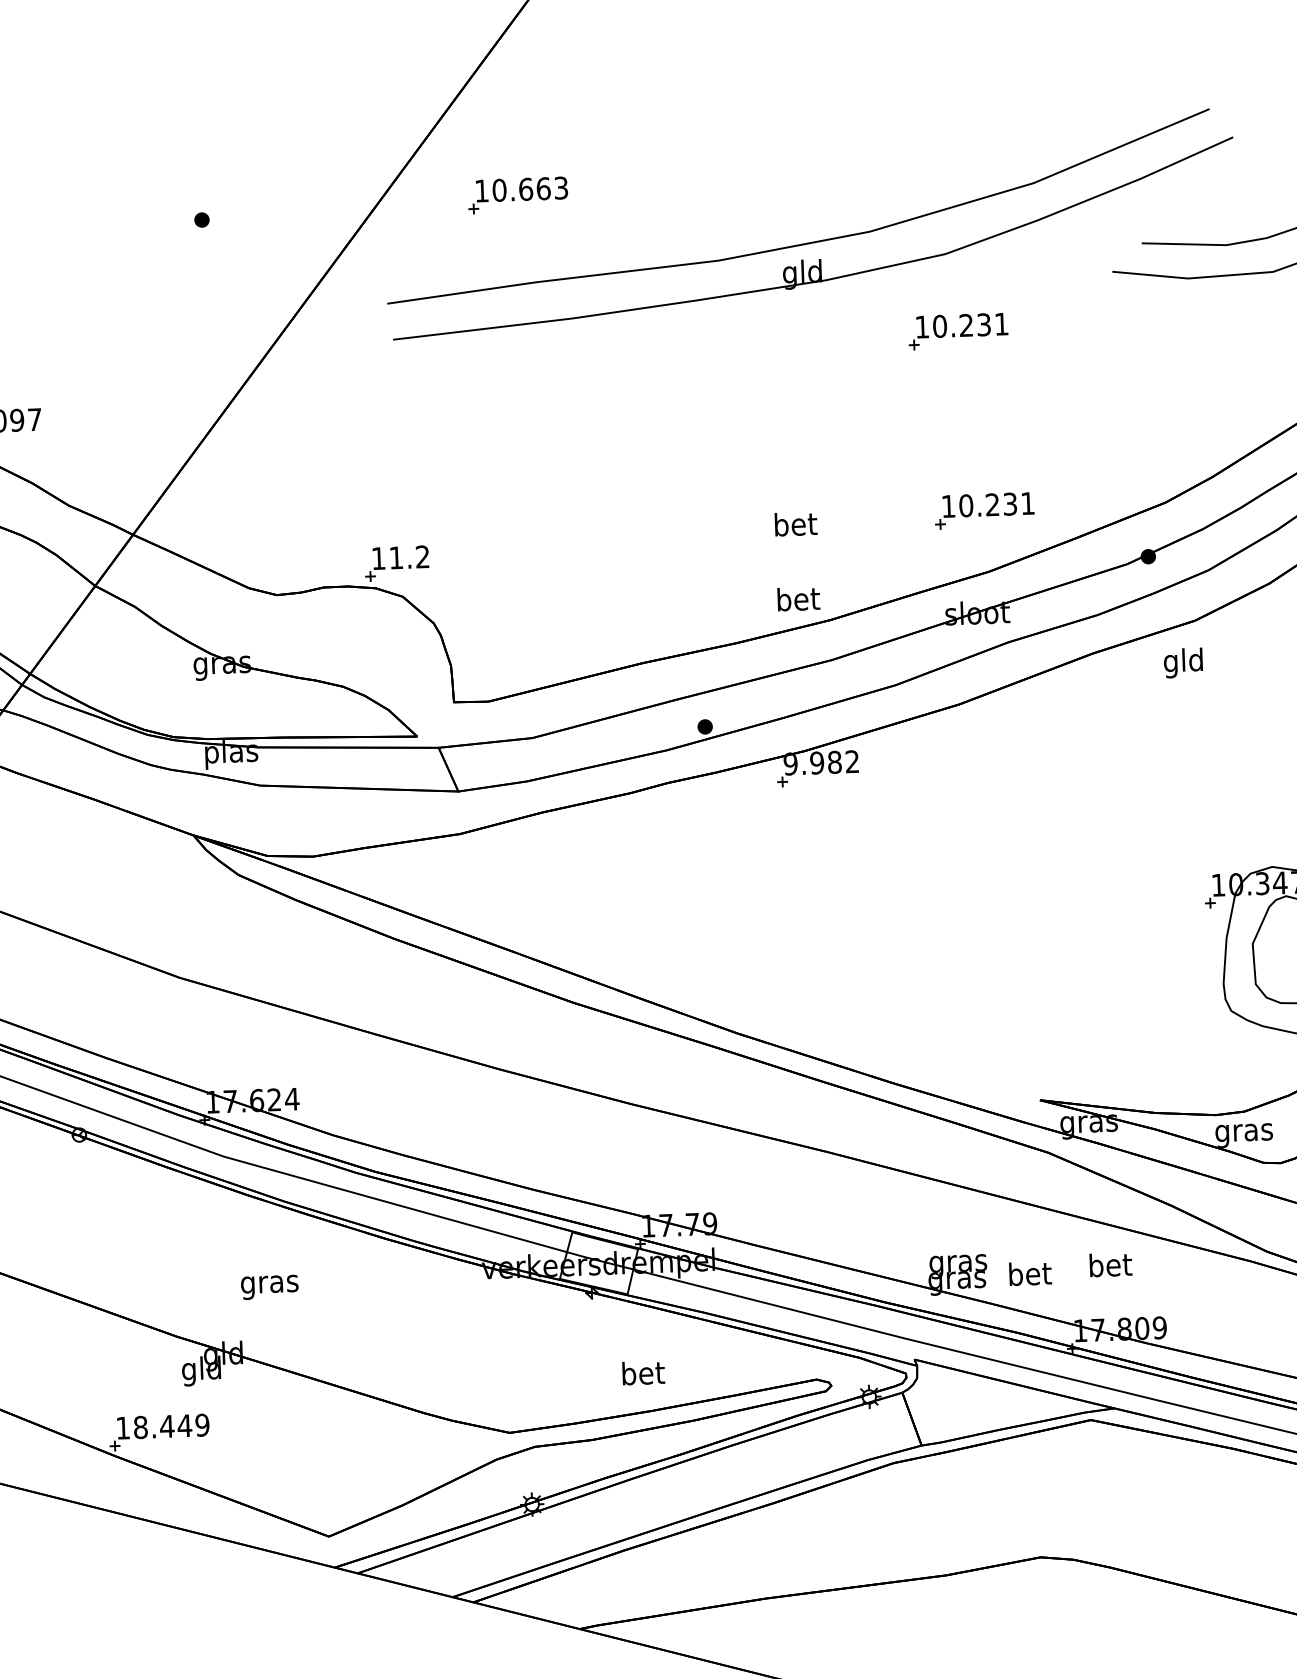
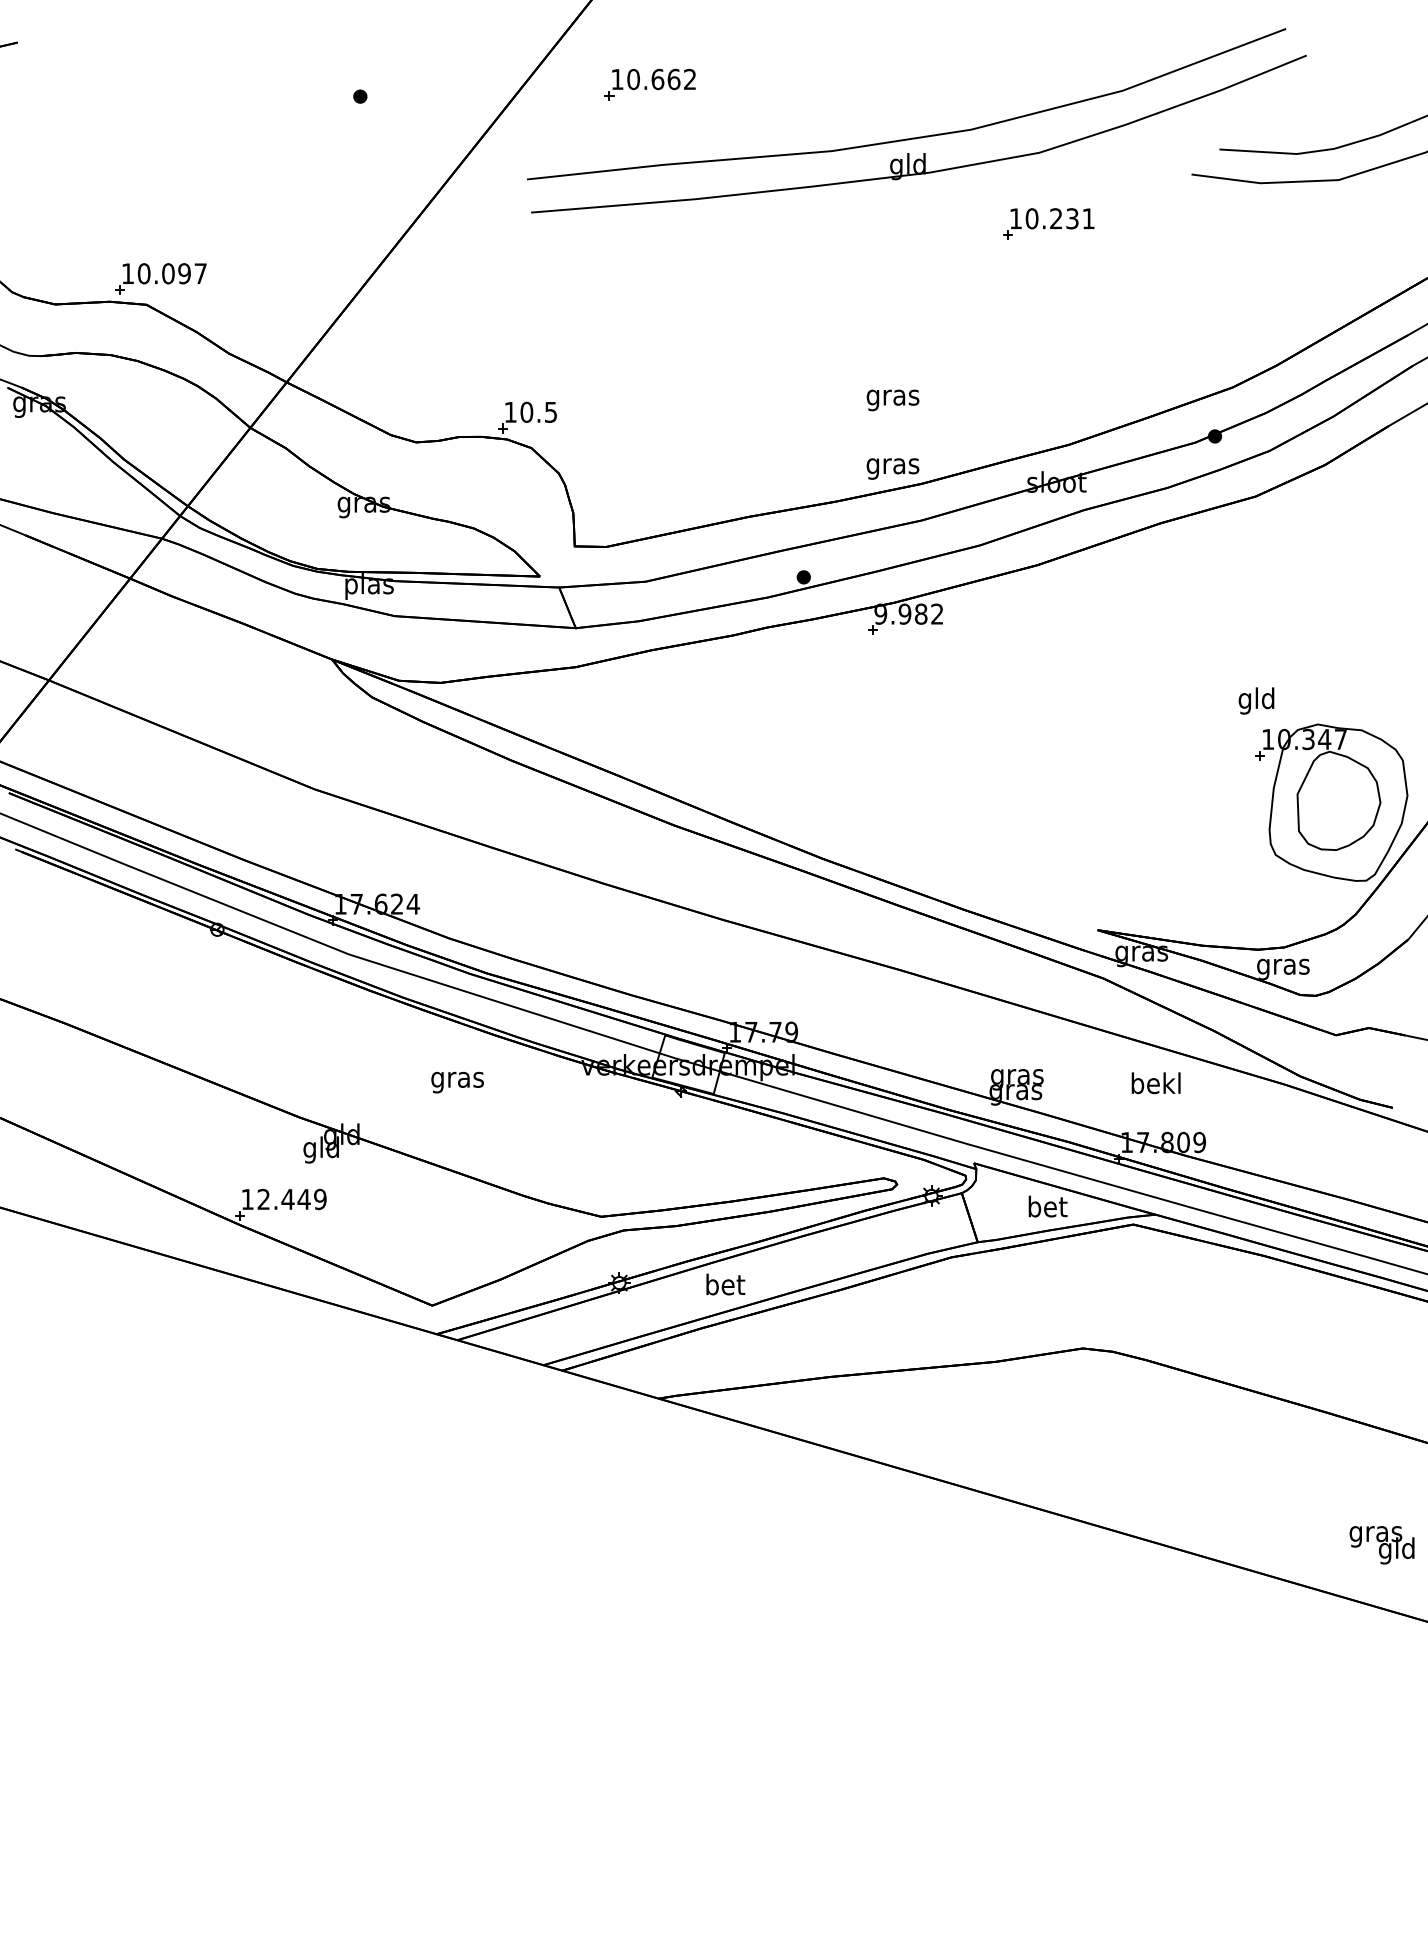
text: (561, 188) -> (690, 79), 10.663 -> 10.662
part: (984, 510) -> (1066, 388), removed
text: (794, 527) -> (892, 397), bet -> gras
text: (409, 556) -> (538, 411), 11.2 -> 10.5
text: (797, 601) -> (892, 465), bet -> gras
text: (1183, 662) -> (1256, 700), moved
text: (1109, 1265) -> (1155, 1083), bet -> bekl
text: (1029, 1273) -> (1047, 1206), moved
text: (269, 1287) -> (457, 1082), moved
text: (643, 1373) -> (725, 1284), moved
text: (140, 1427) -> (263, 1199), 18.449 -> 12.449

